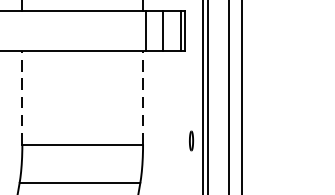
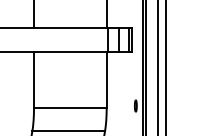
line: (23, 96) -> (34, 79), dashed -> solid
line: (142, 96) -> (106, 79), dashed -> solid

